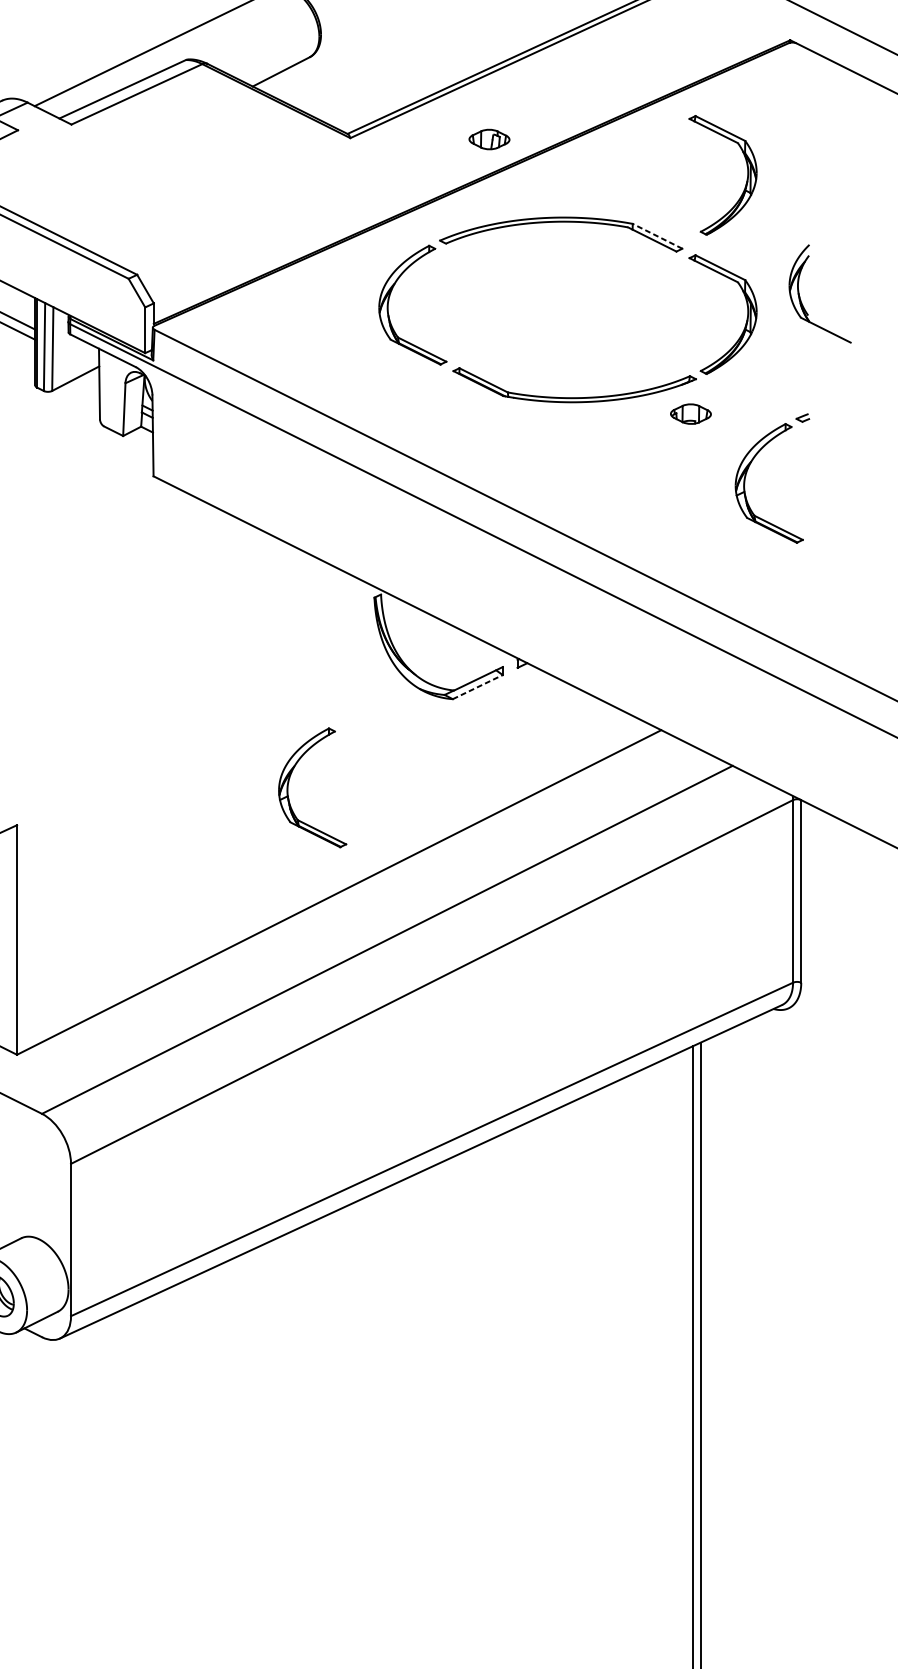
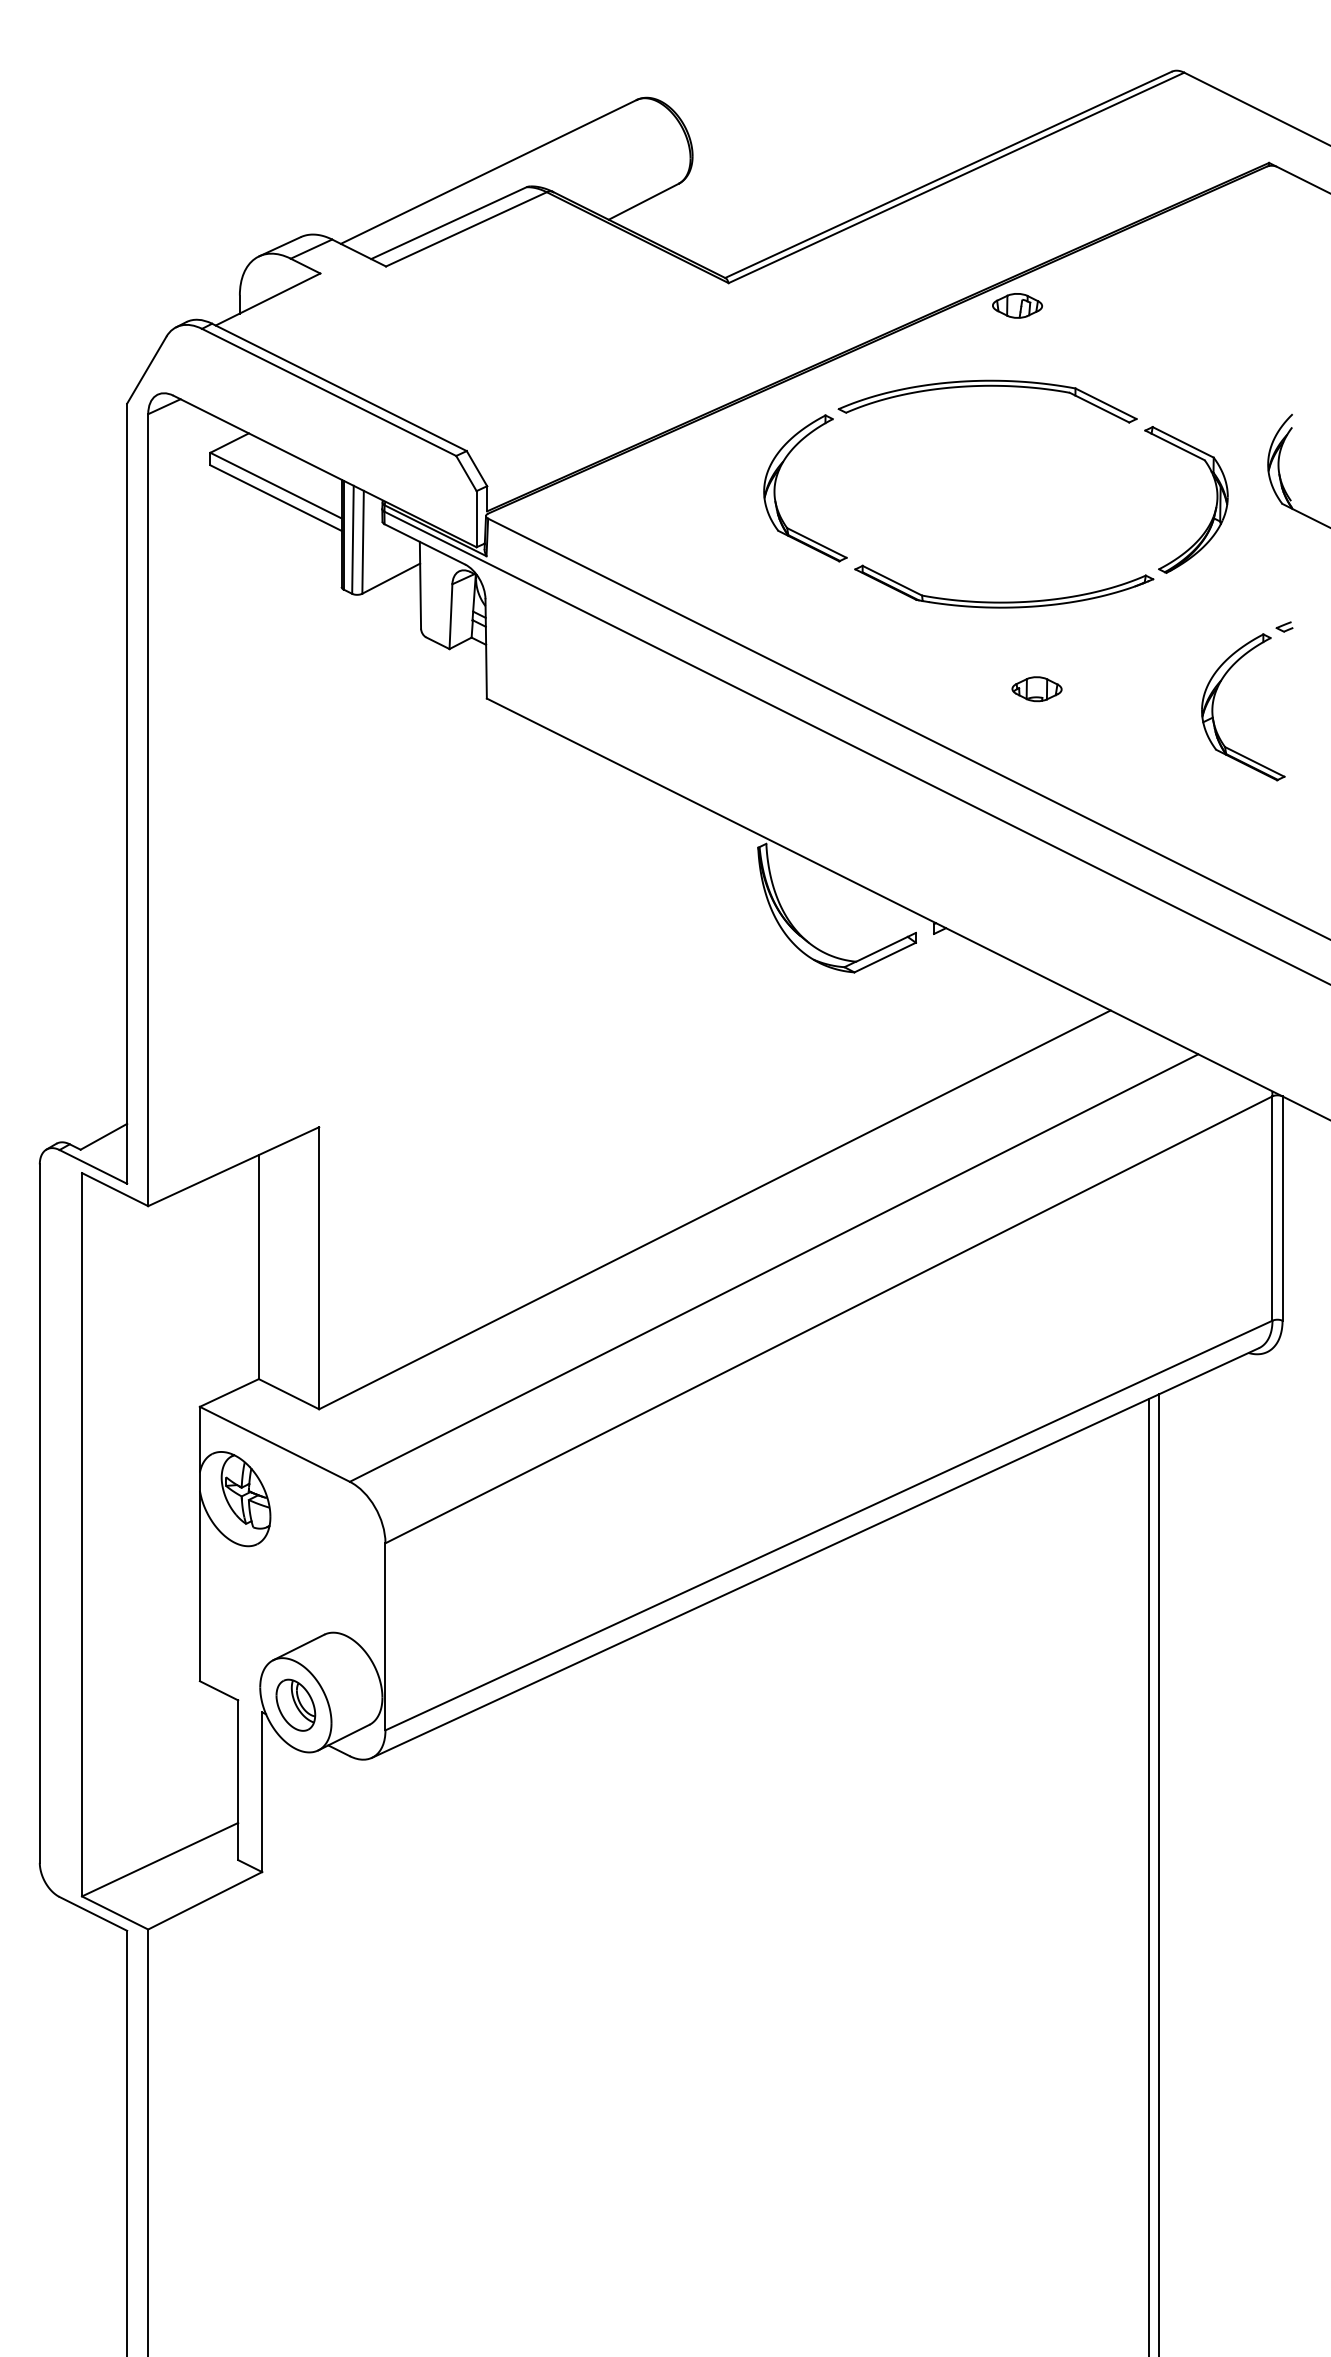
part: (489, 139) -> (1017, 305), moved
part: (746, 179) -> (1215, 334), removed
line: (657, 236) -> (1105, 403), dashed -> solid
part: (690, 414) -> (1036, 689), moved
line: (478, 687) -> (885, 957), dashed -> solid
part: (289, 783) -> (653, 1075), removed

